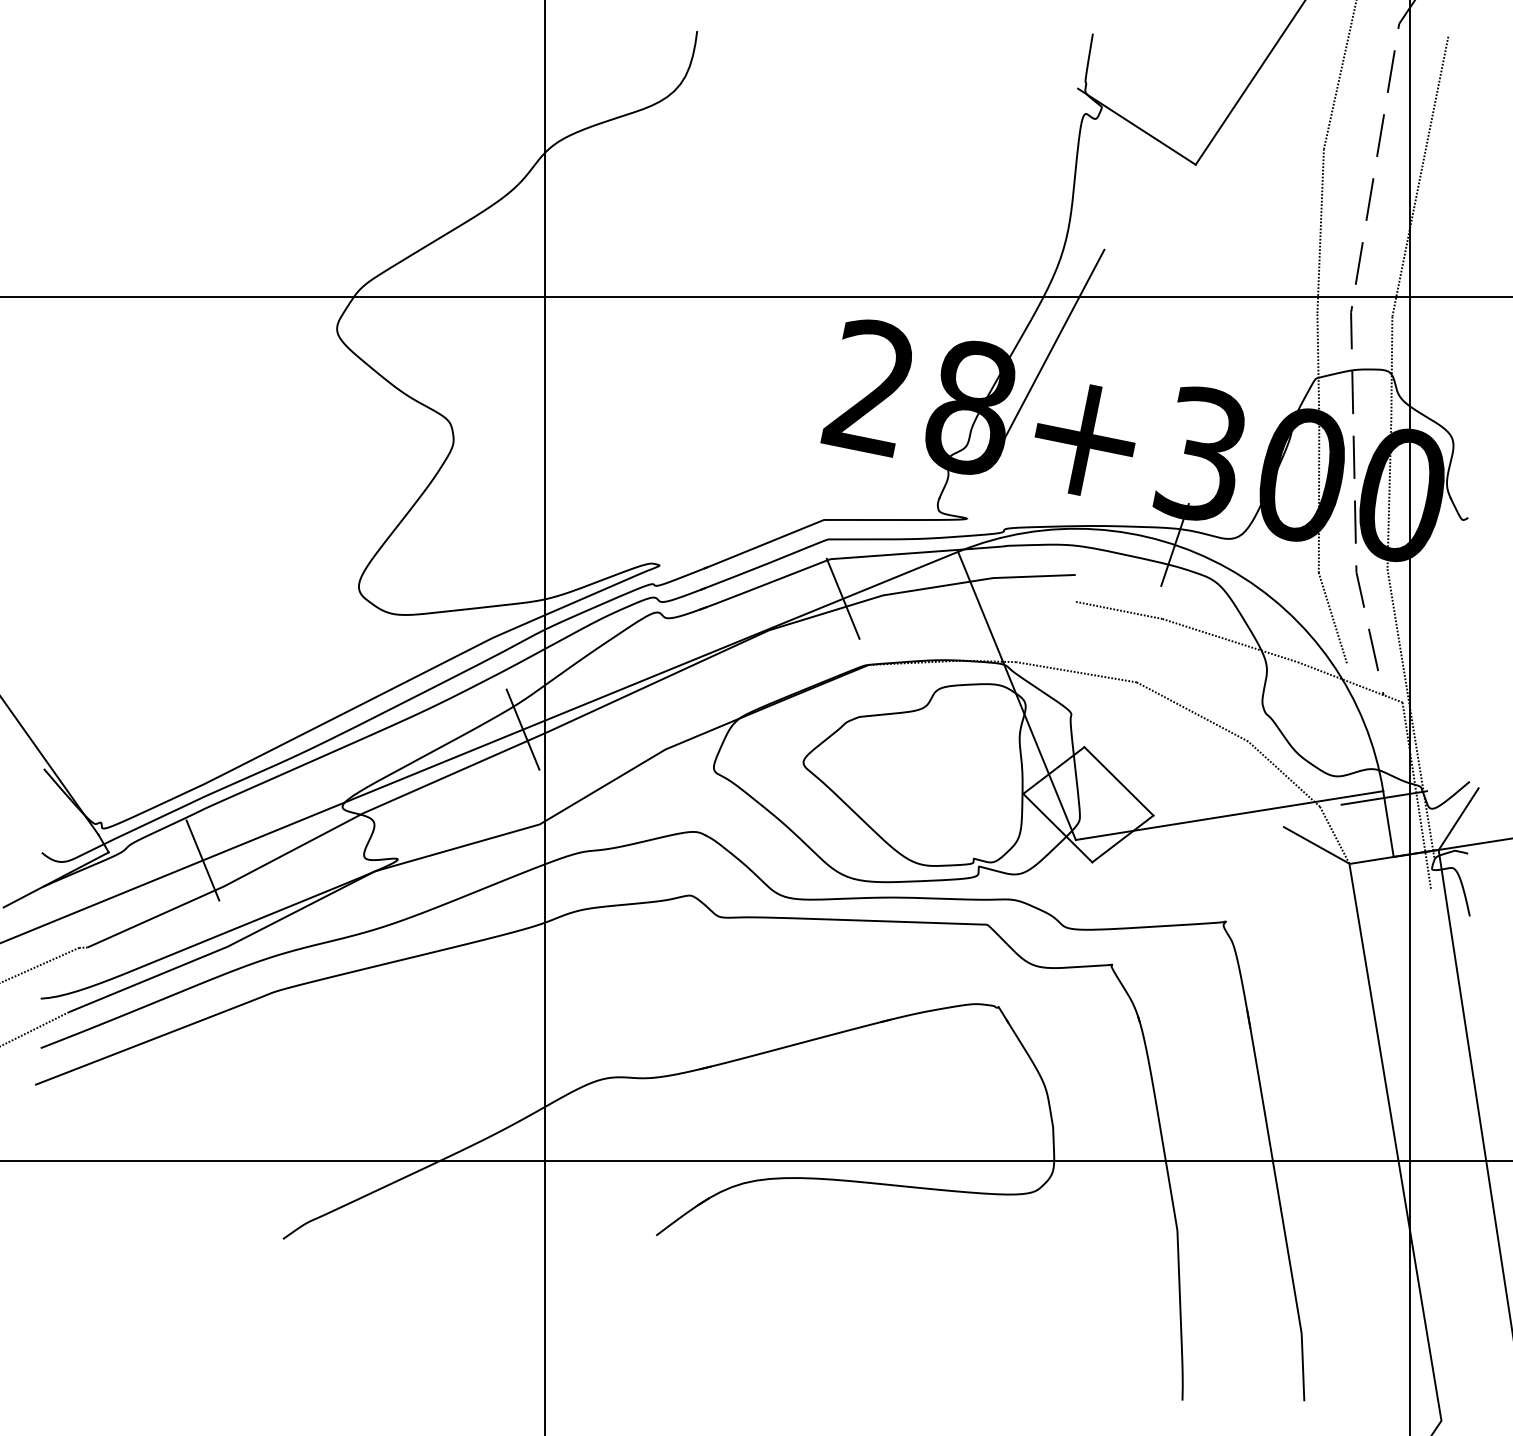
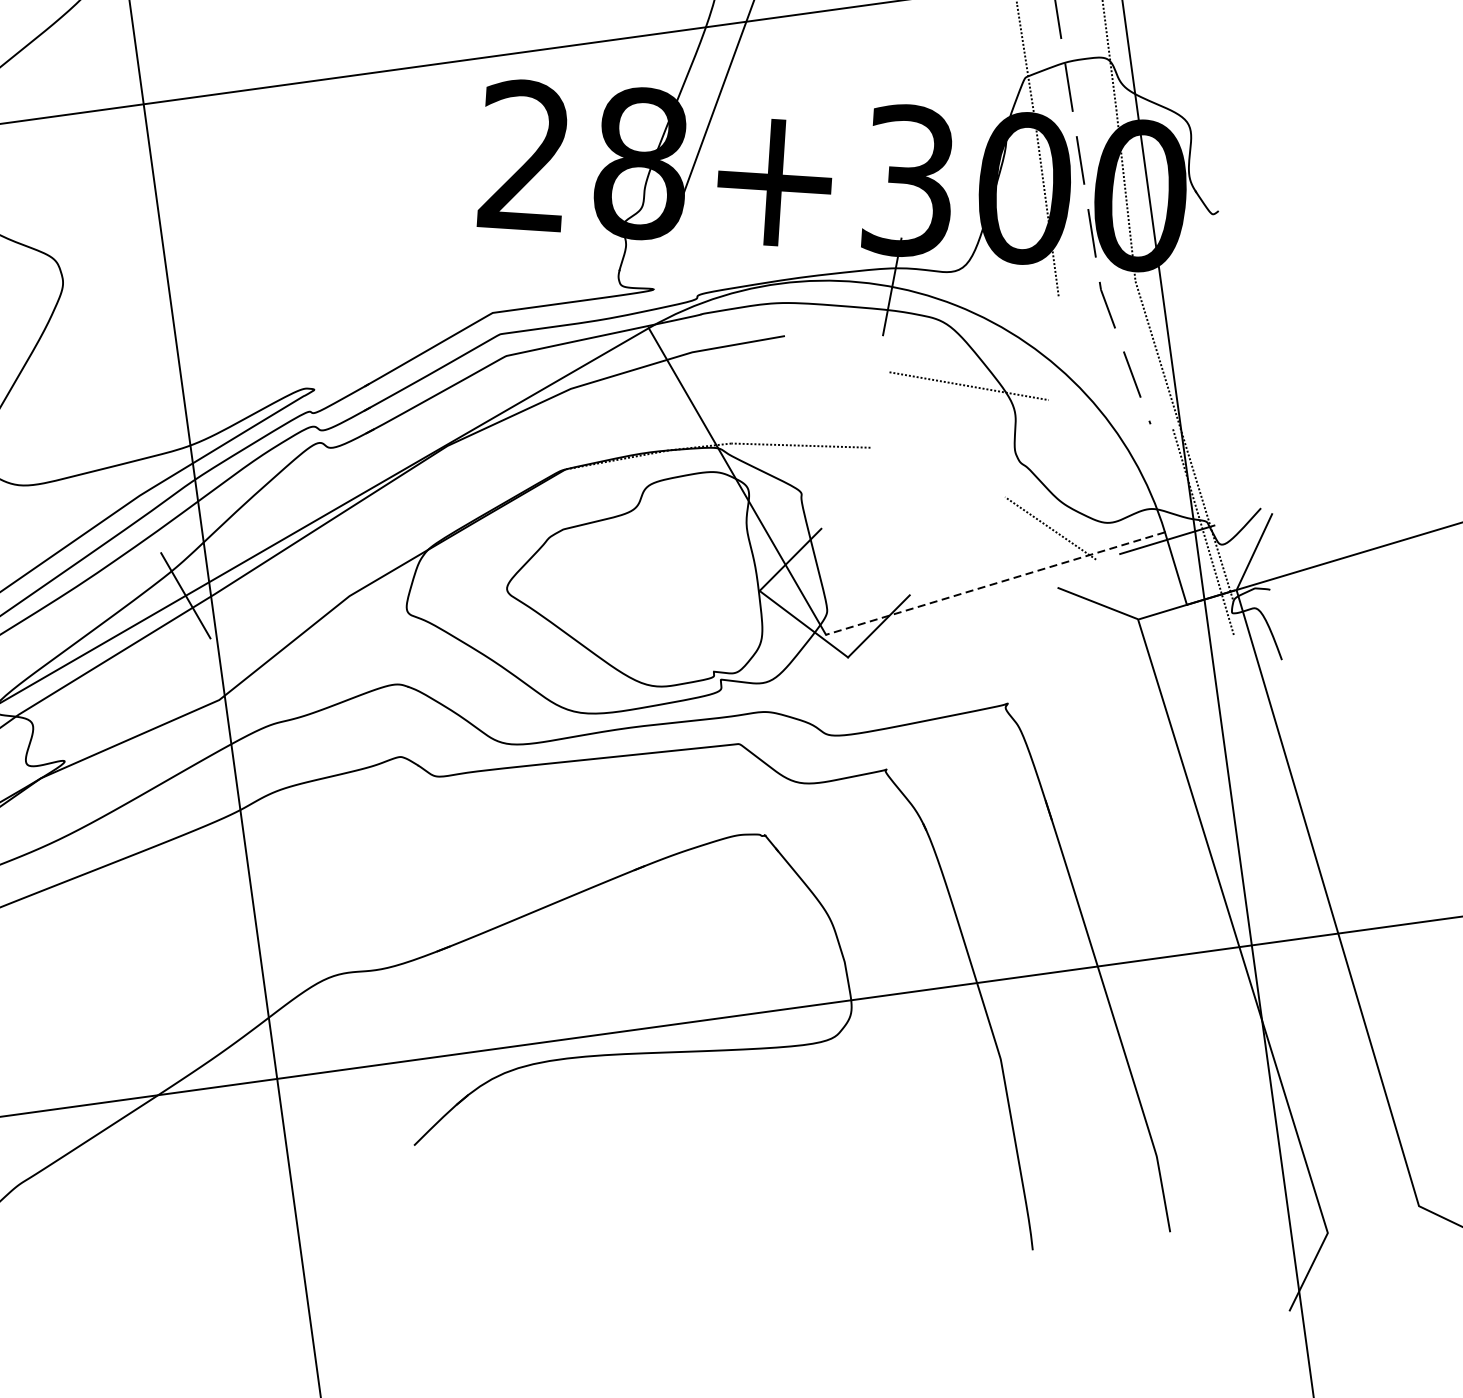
line: (842, 598) -> (525, 398), removed
line: (1119, 609) -> (839, 368), removed
line: (1332, 617) -> (1080, 344), removed
line: (1349, 682) -> (1110, 415), removed
line: (1192, 711) -> (937, 471), removed
line: (1118, 781) -> (865, 562), removed
line: (1229, 815) -> (995, 583), solid -> dashed
line: (1334, 834) -> (1116, 588), removed

